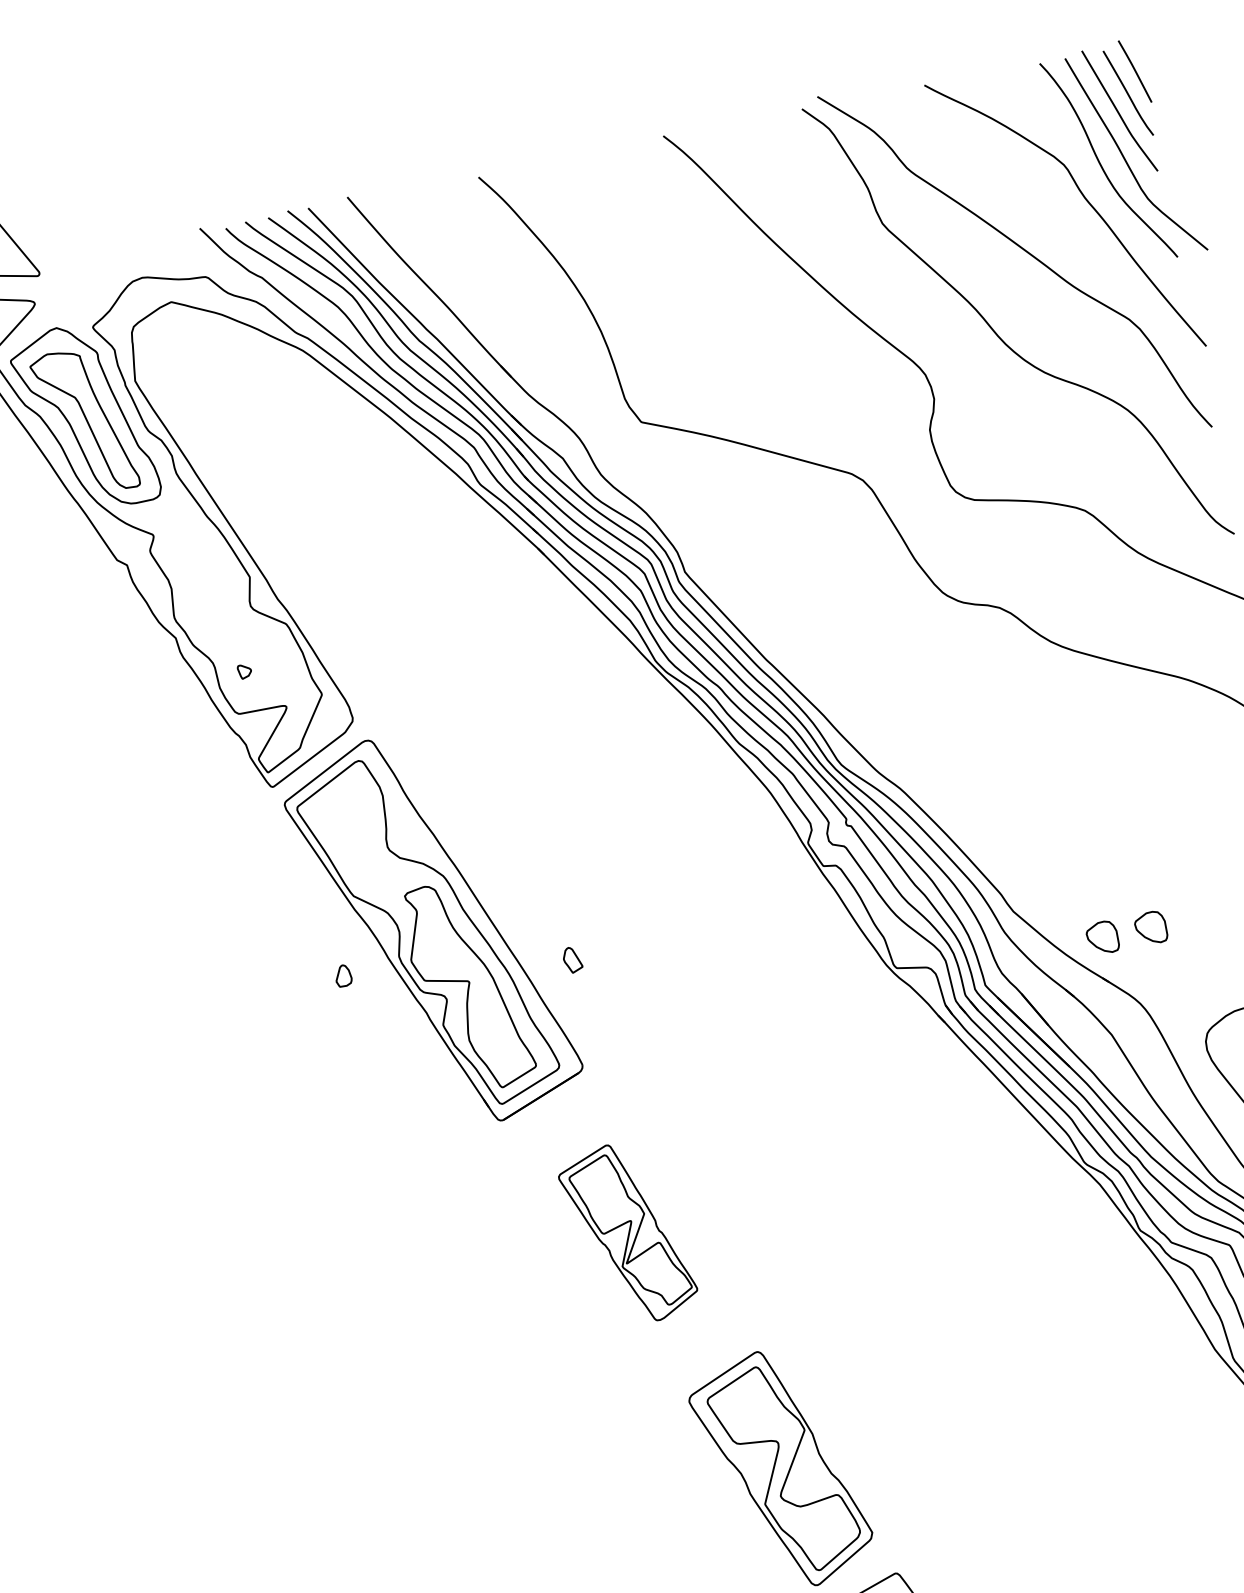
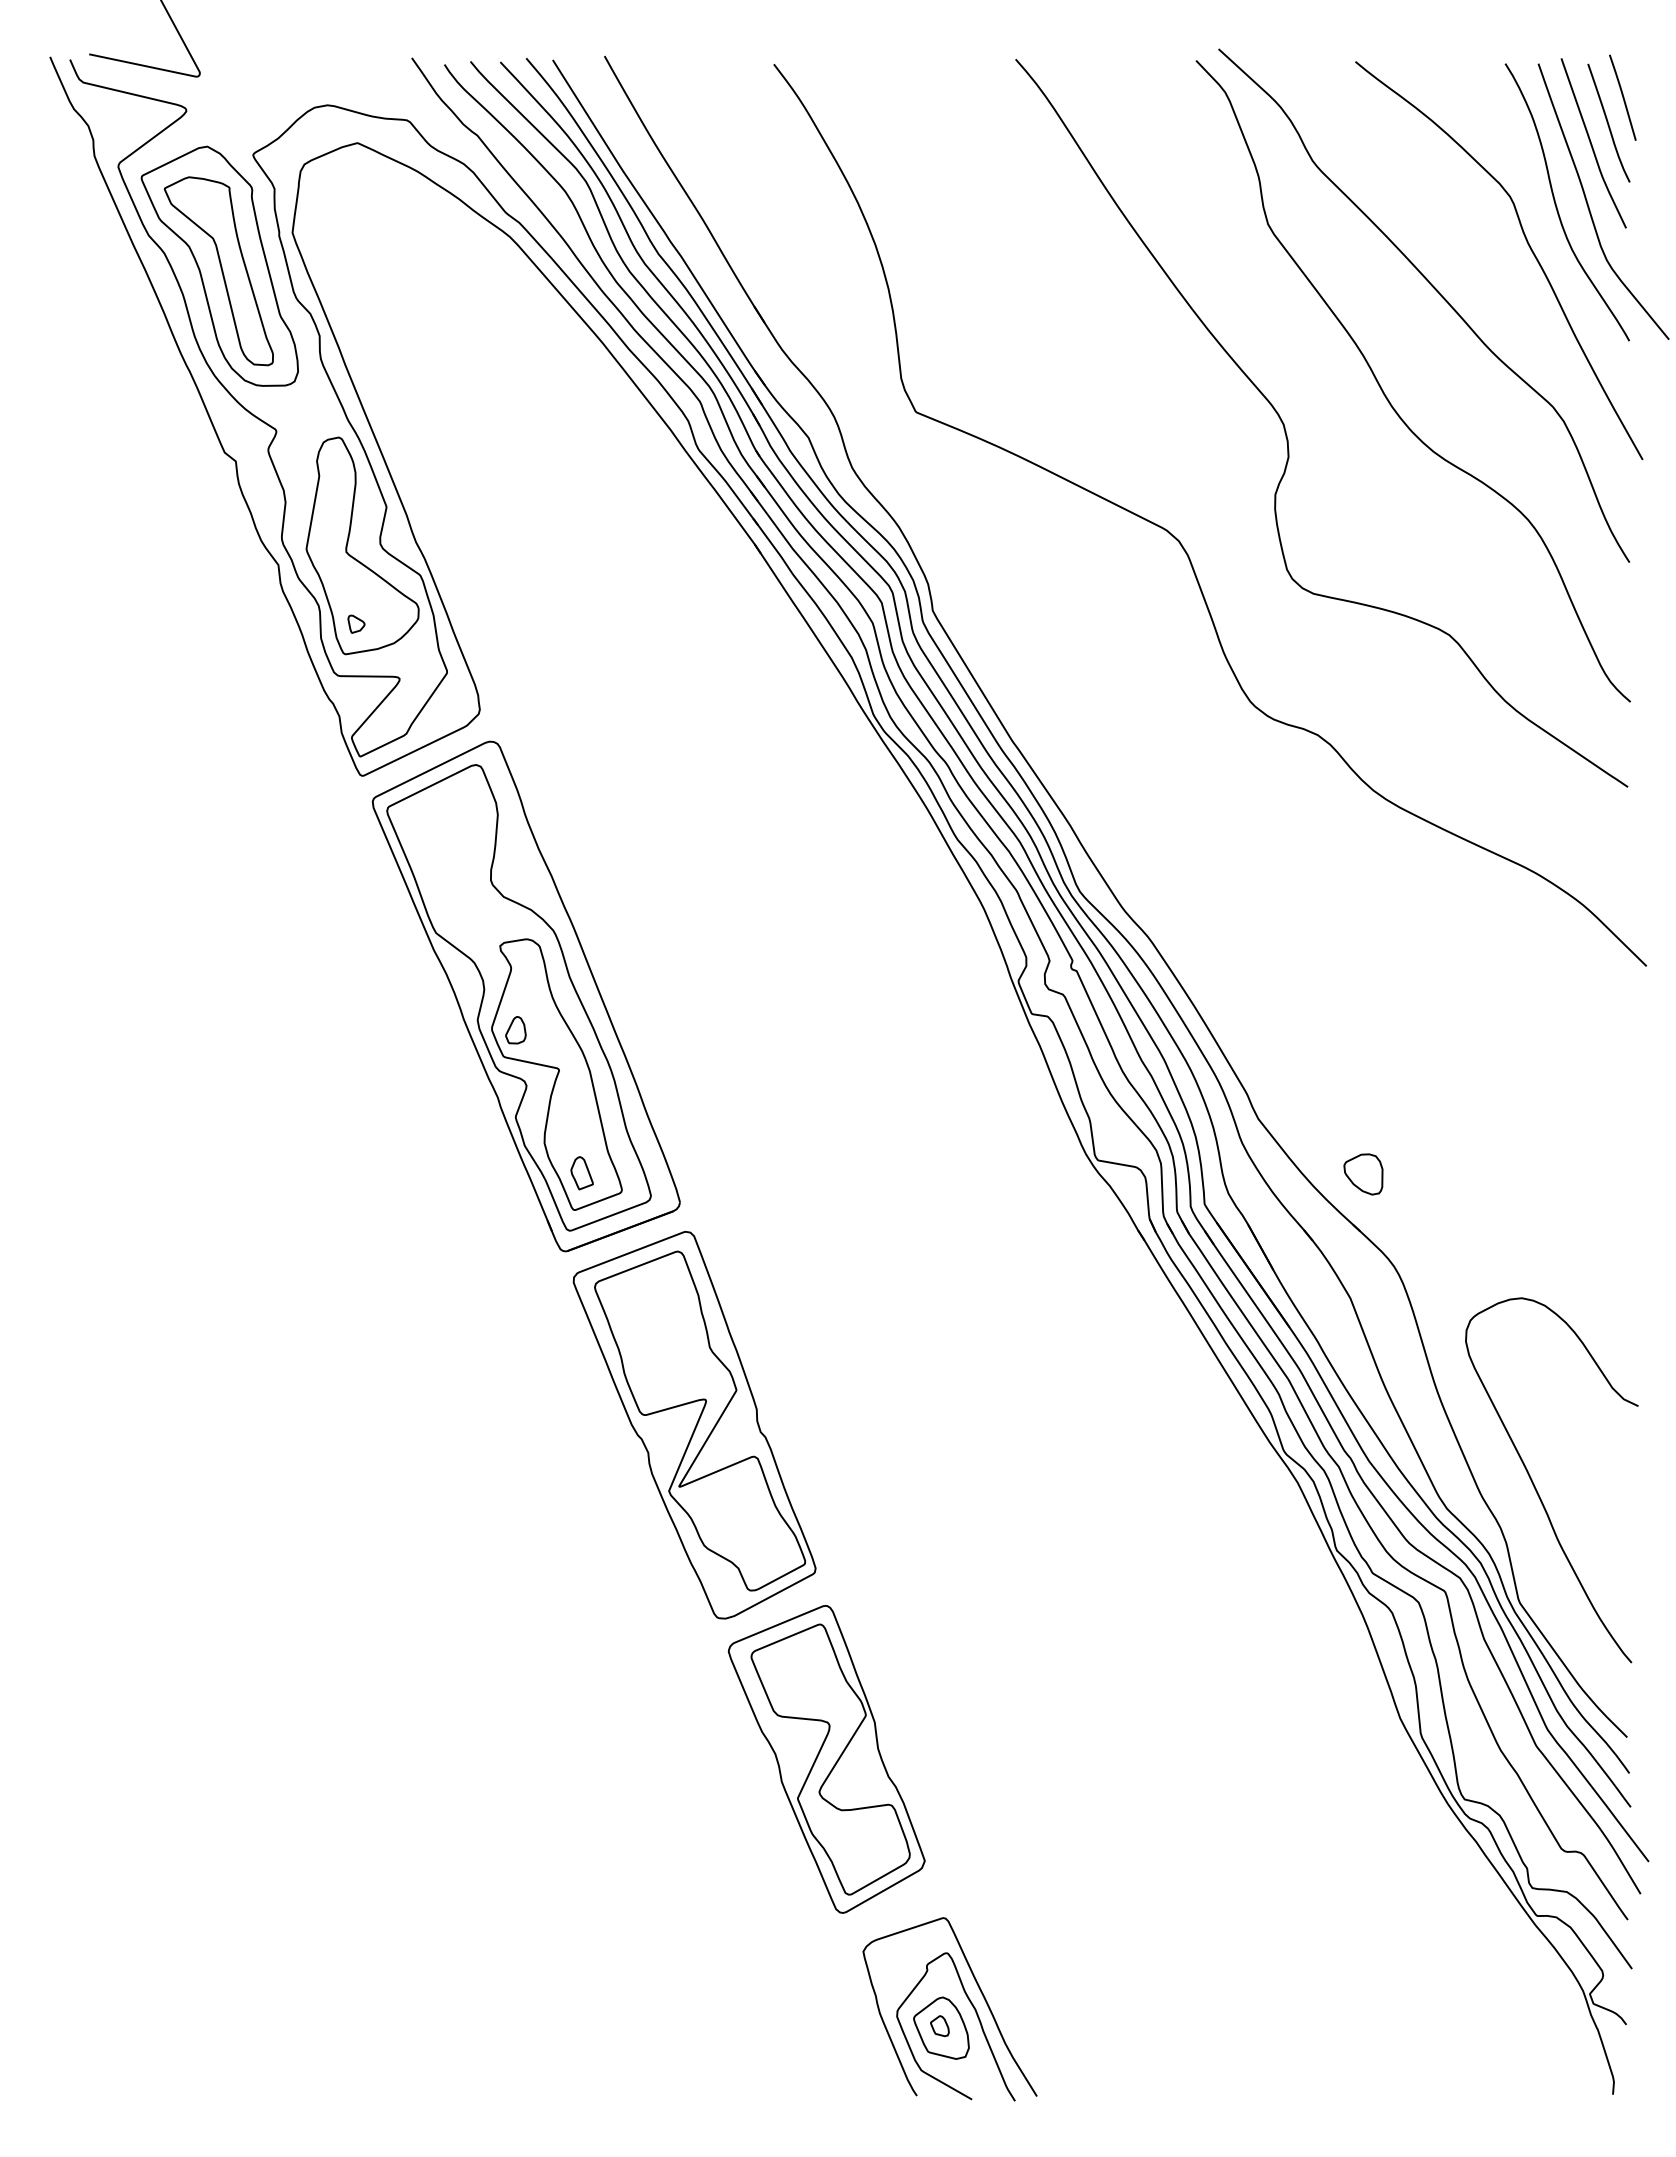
part: (226, 610) -> (348, 543), added
part: (1151, 928) -> (1426, 1174), removed
part: (572, 960) -> (581, 1173), moved
part: (343, 976) -> (515, 1030), moved
part: (628, 1233) -> (694, 1424), size x1.67

